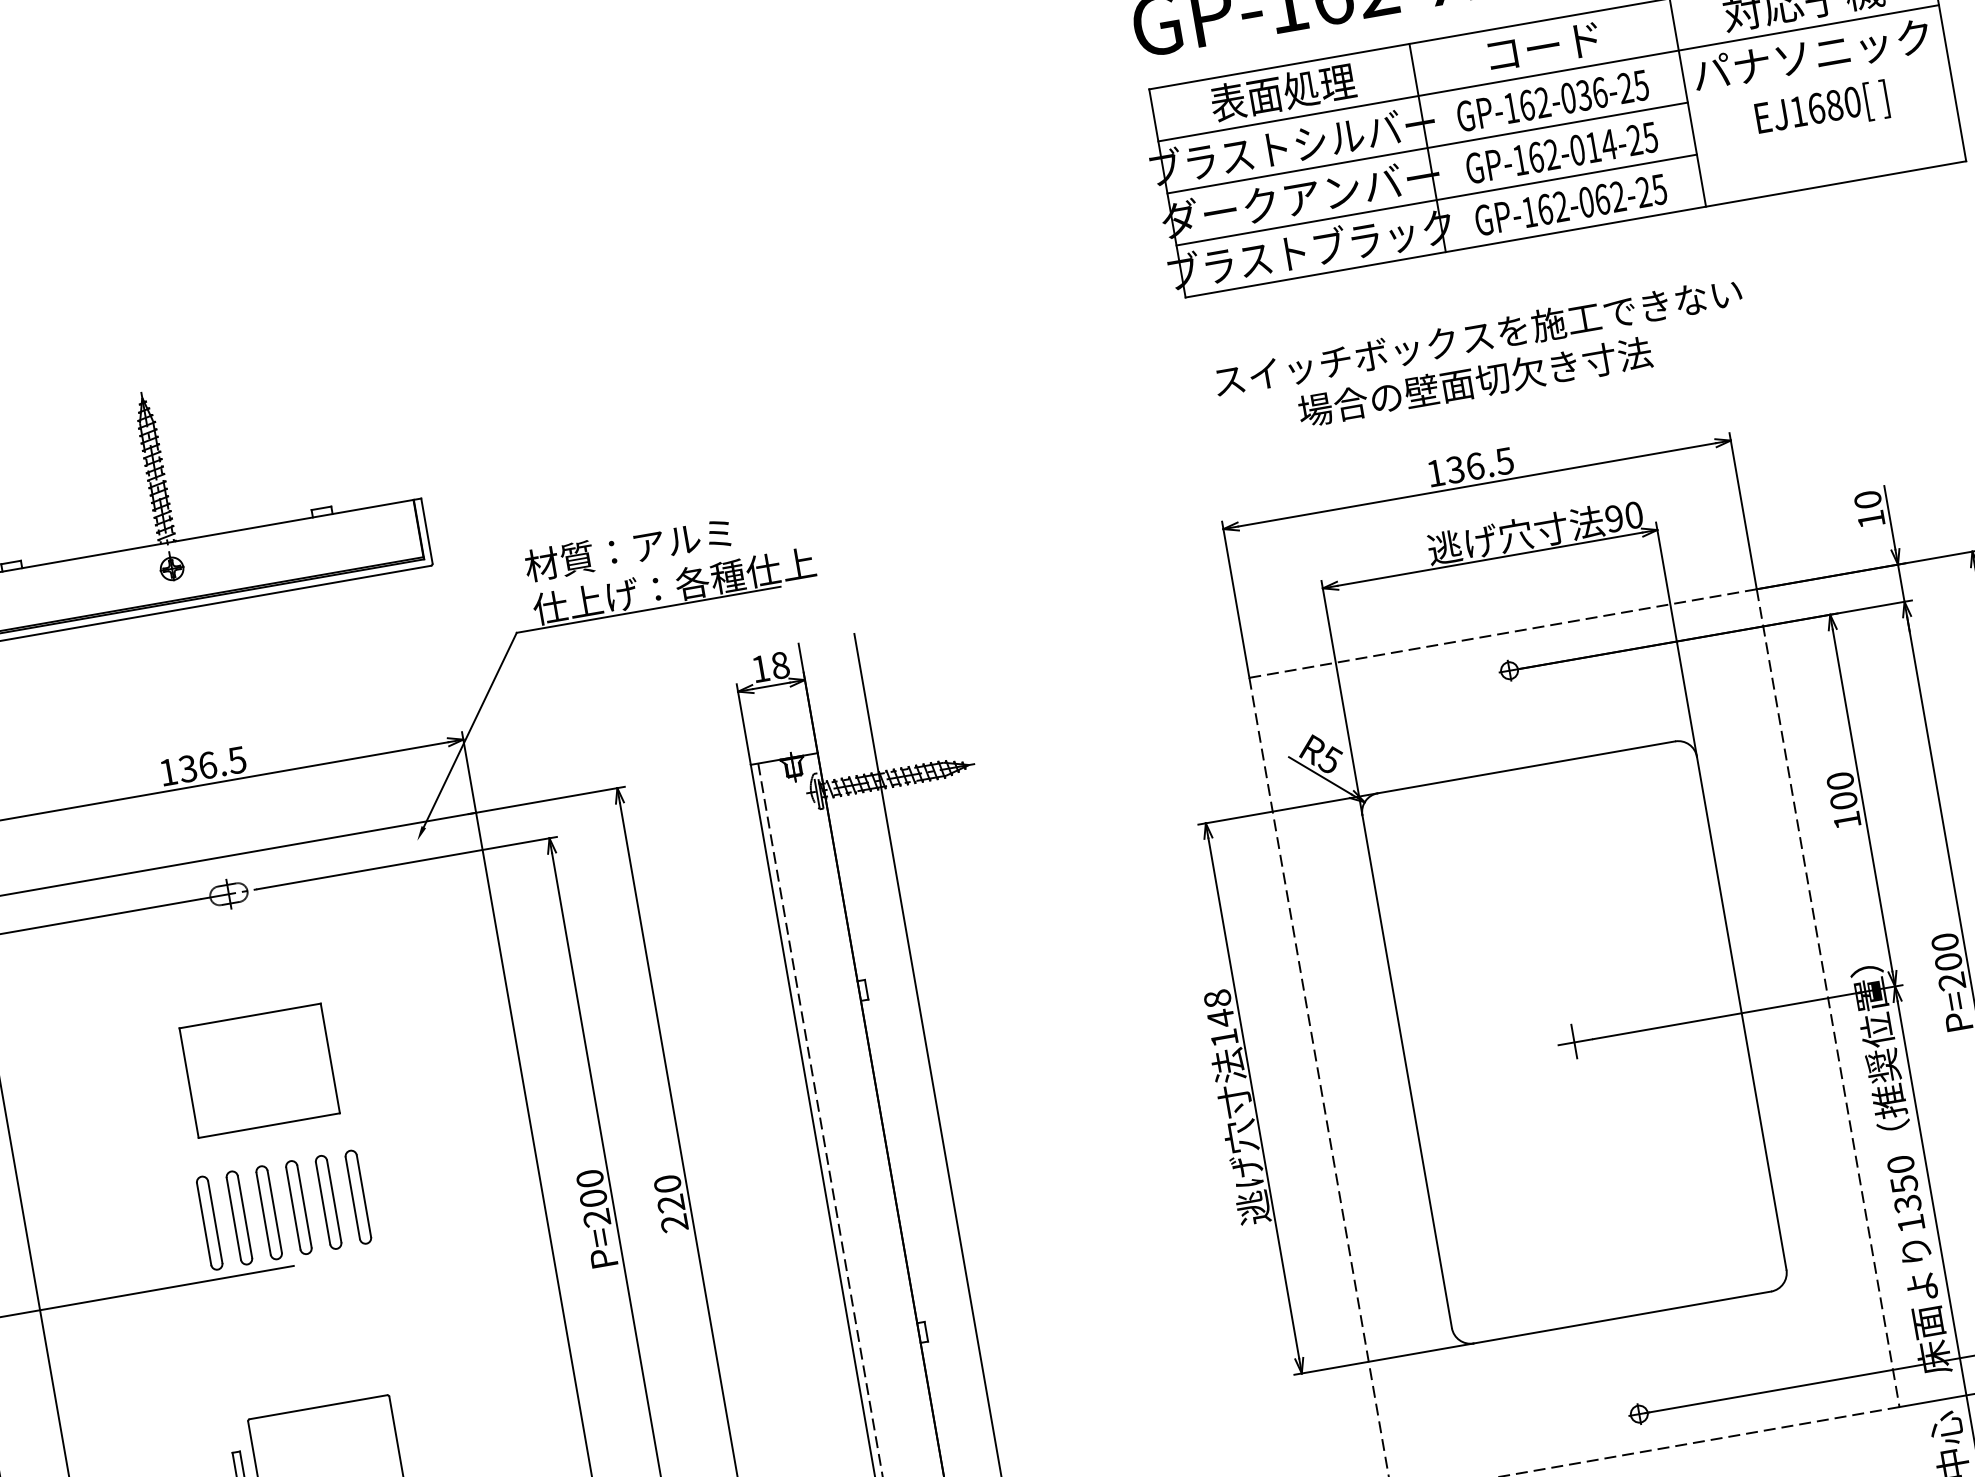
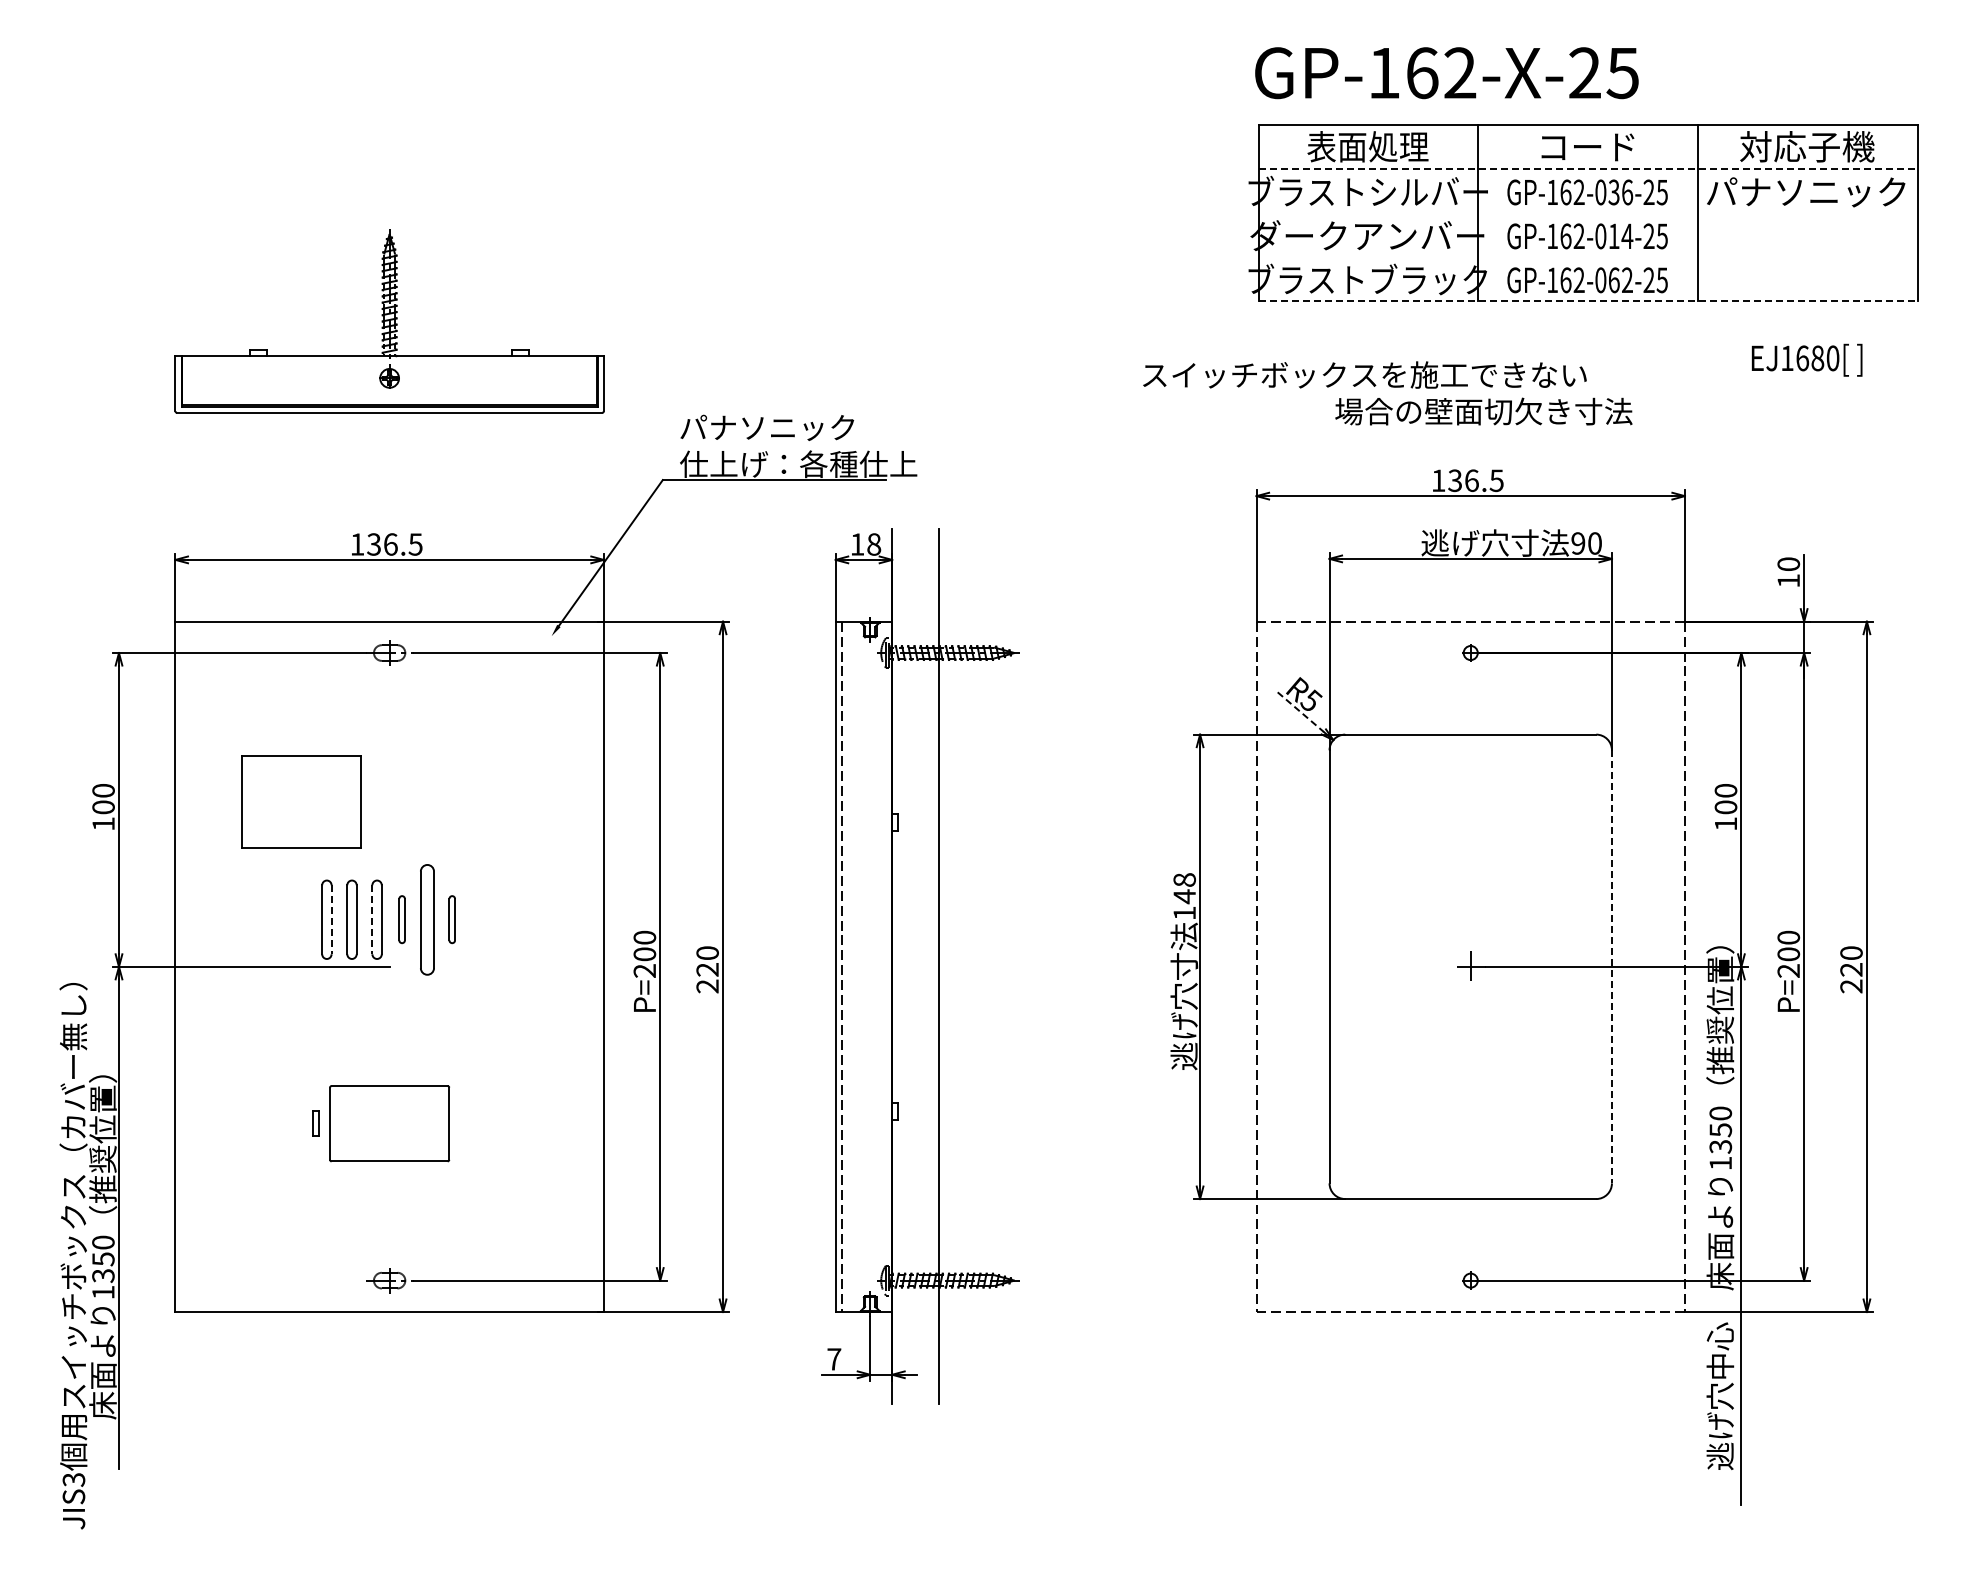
line: (1549, 73) -> (1588, 169), solid -> dashed
text: (1821, 109) -> (1806, 359), moved
line: (1427, 148) -> (1478, 213), removed
line: (1436, 200) -> (1478, 257), removed
line: (1576, 228) -> (1588, 300), solid -> dashed
text: (1477, 336) -> (1364, 374), moved
text: (628, 549) -> (766, 427), 材質：アルミ -> パナソニック
line: (1321, 776) -> (1301, 712), solid -> dashed
line: (1741, 1012) -> (1611, 966), solid -> dashed
part: (259, 1070) -> (301, 801), moved
part: (357, 1197) -> (451, 919), size x0.6
part: (327, 1202) -> (426, 919), size x1.4
part: (298, 1207) -> (401, 919), size x0.6
line: (263, 1213) -> (372, 919), solid -> dashed
line: (215, 1221) -> (331, 919), solid -> dashed

